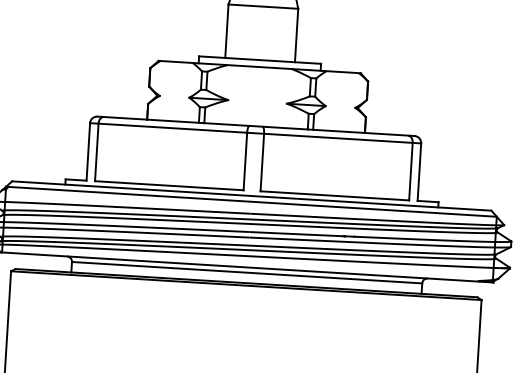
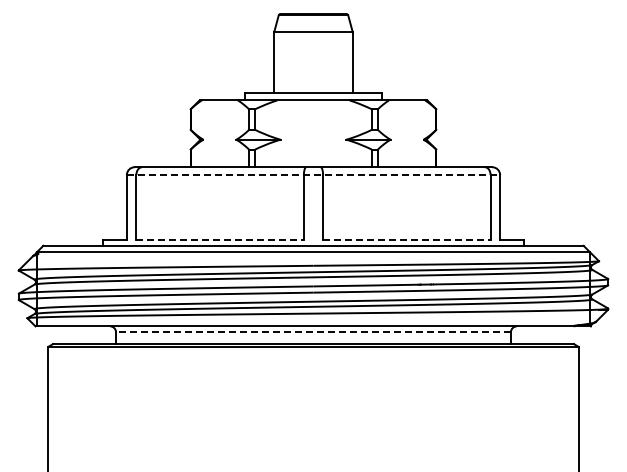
line: (255, 133) -> (313, 175), solid -> dashed
line: (169, 185) -> (220, 239), solid -> dashed
line: (334, 195) -> (406, 239), solid -> dashed
line: (247, 272) -> (313, 332), solid -> dashed

